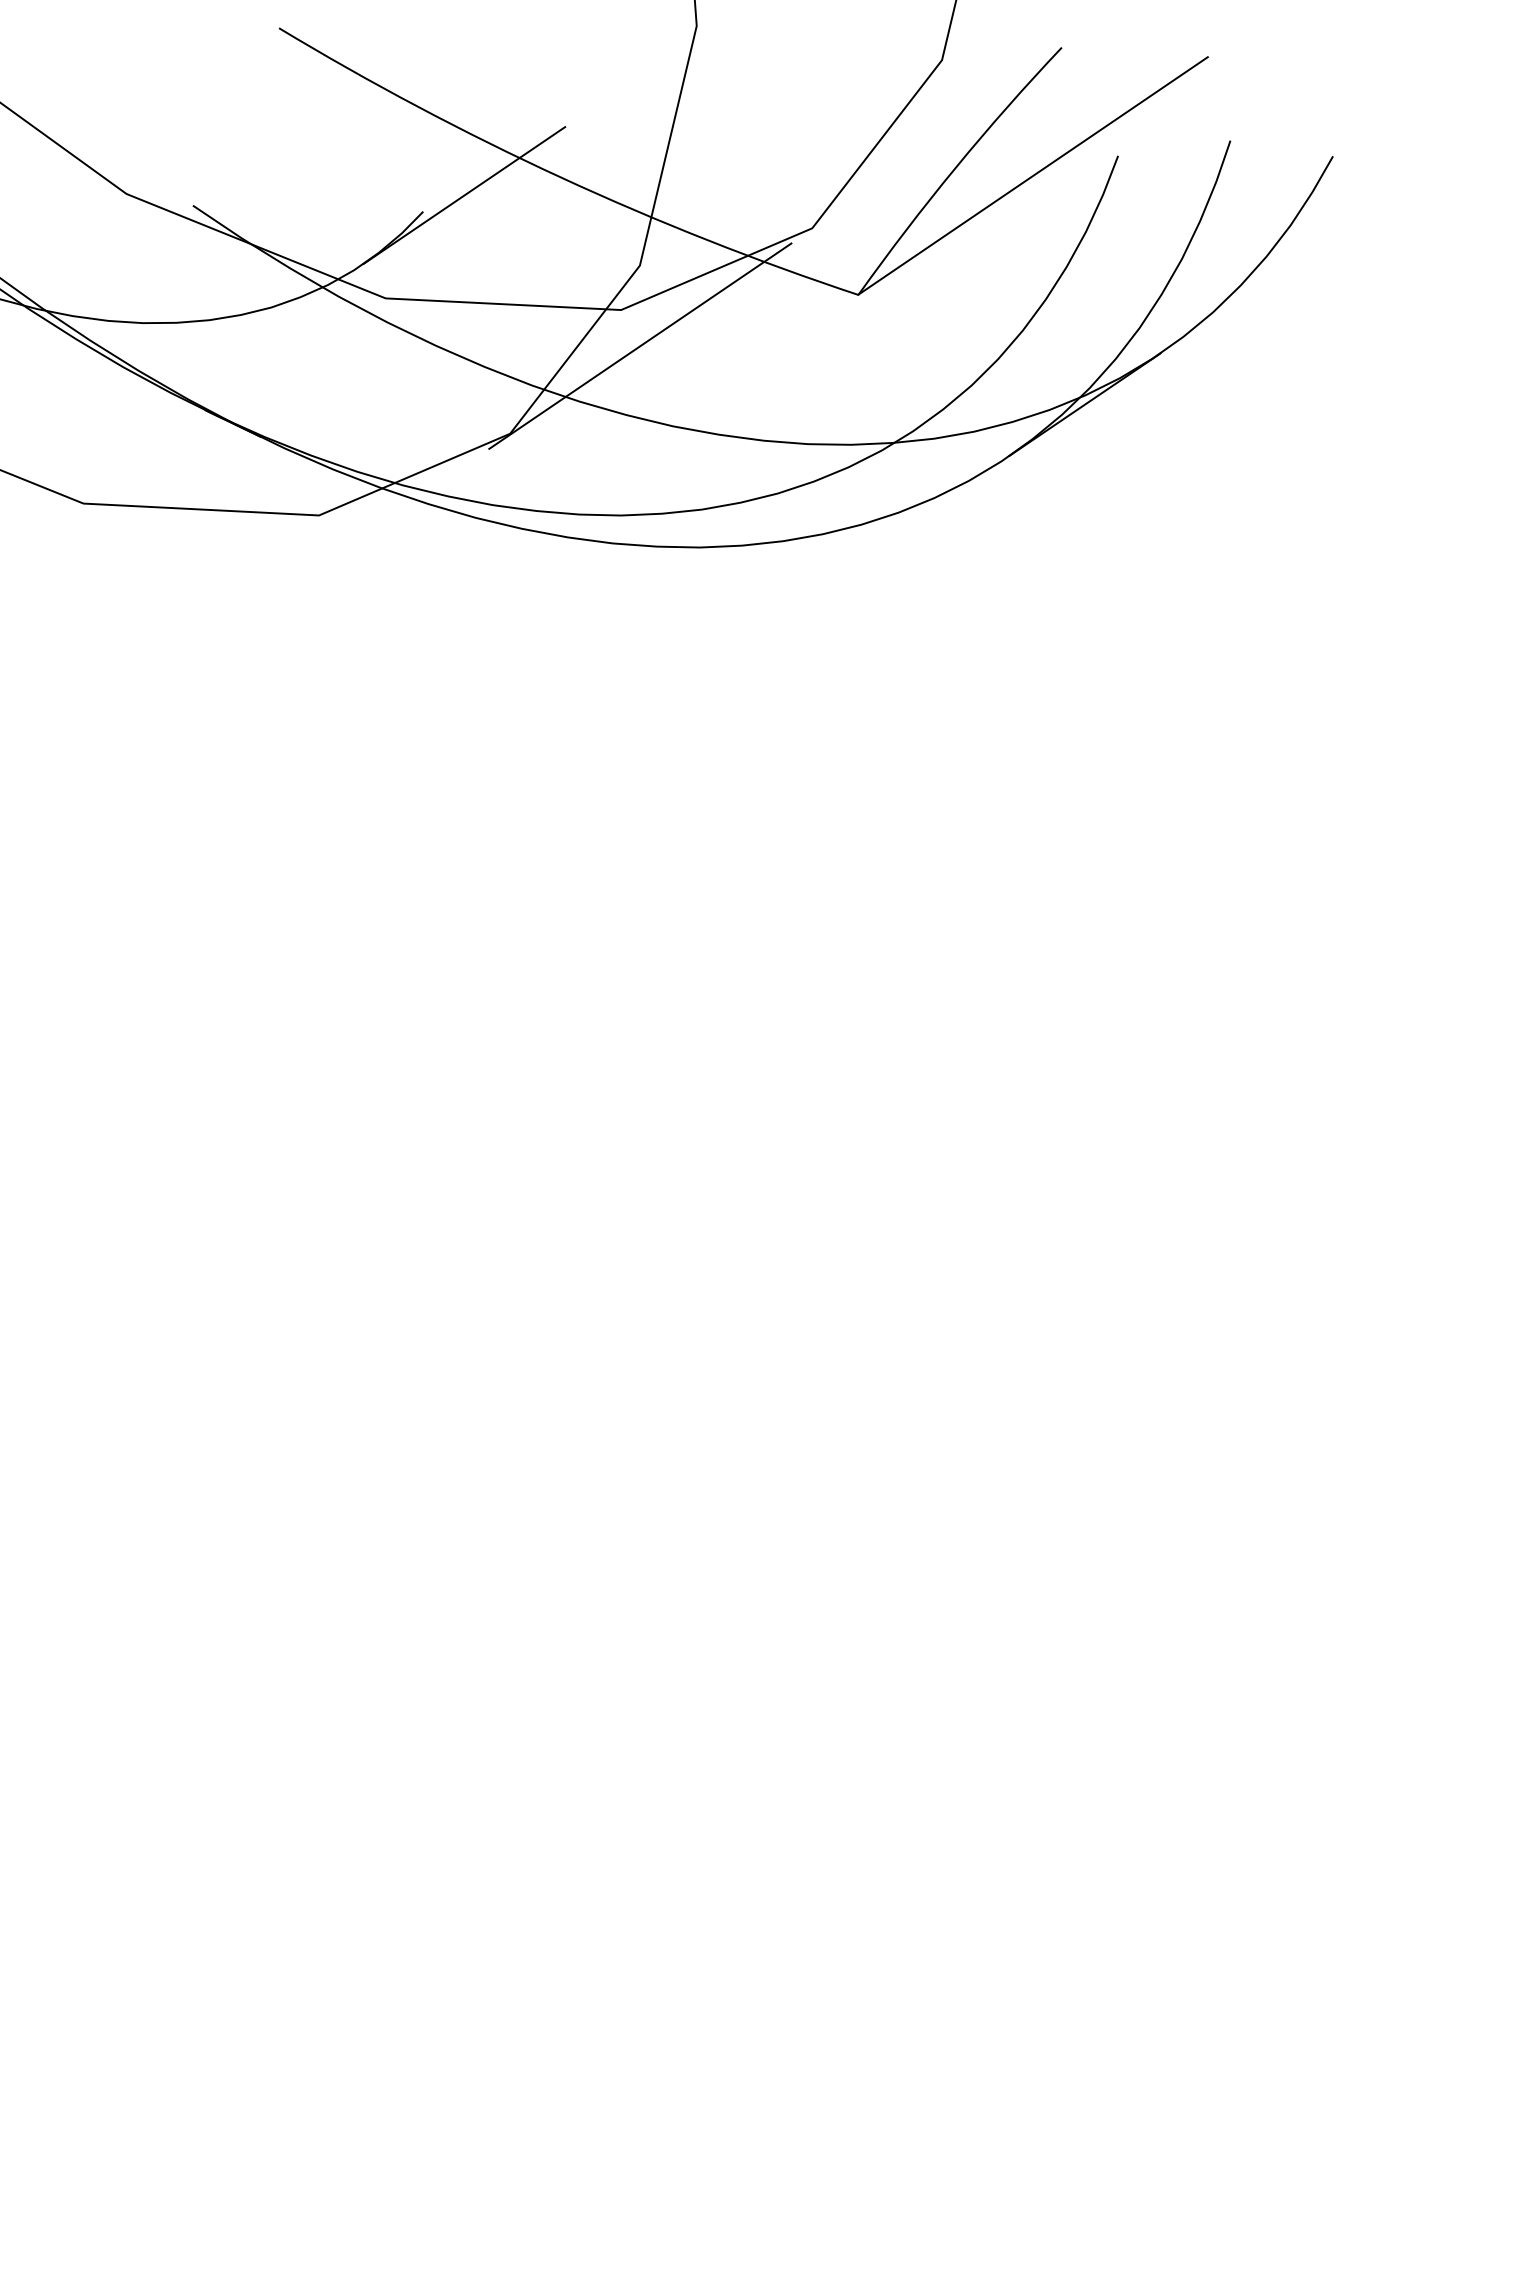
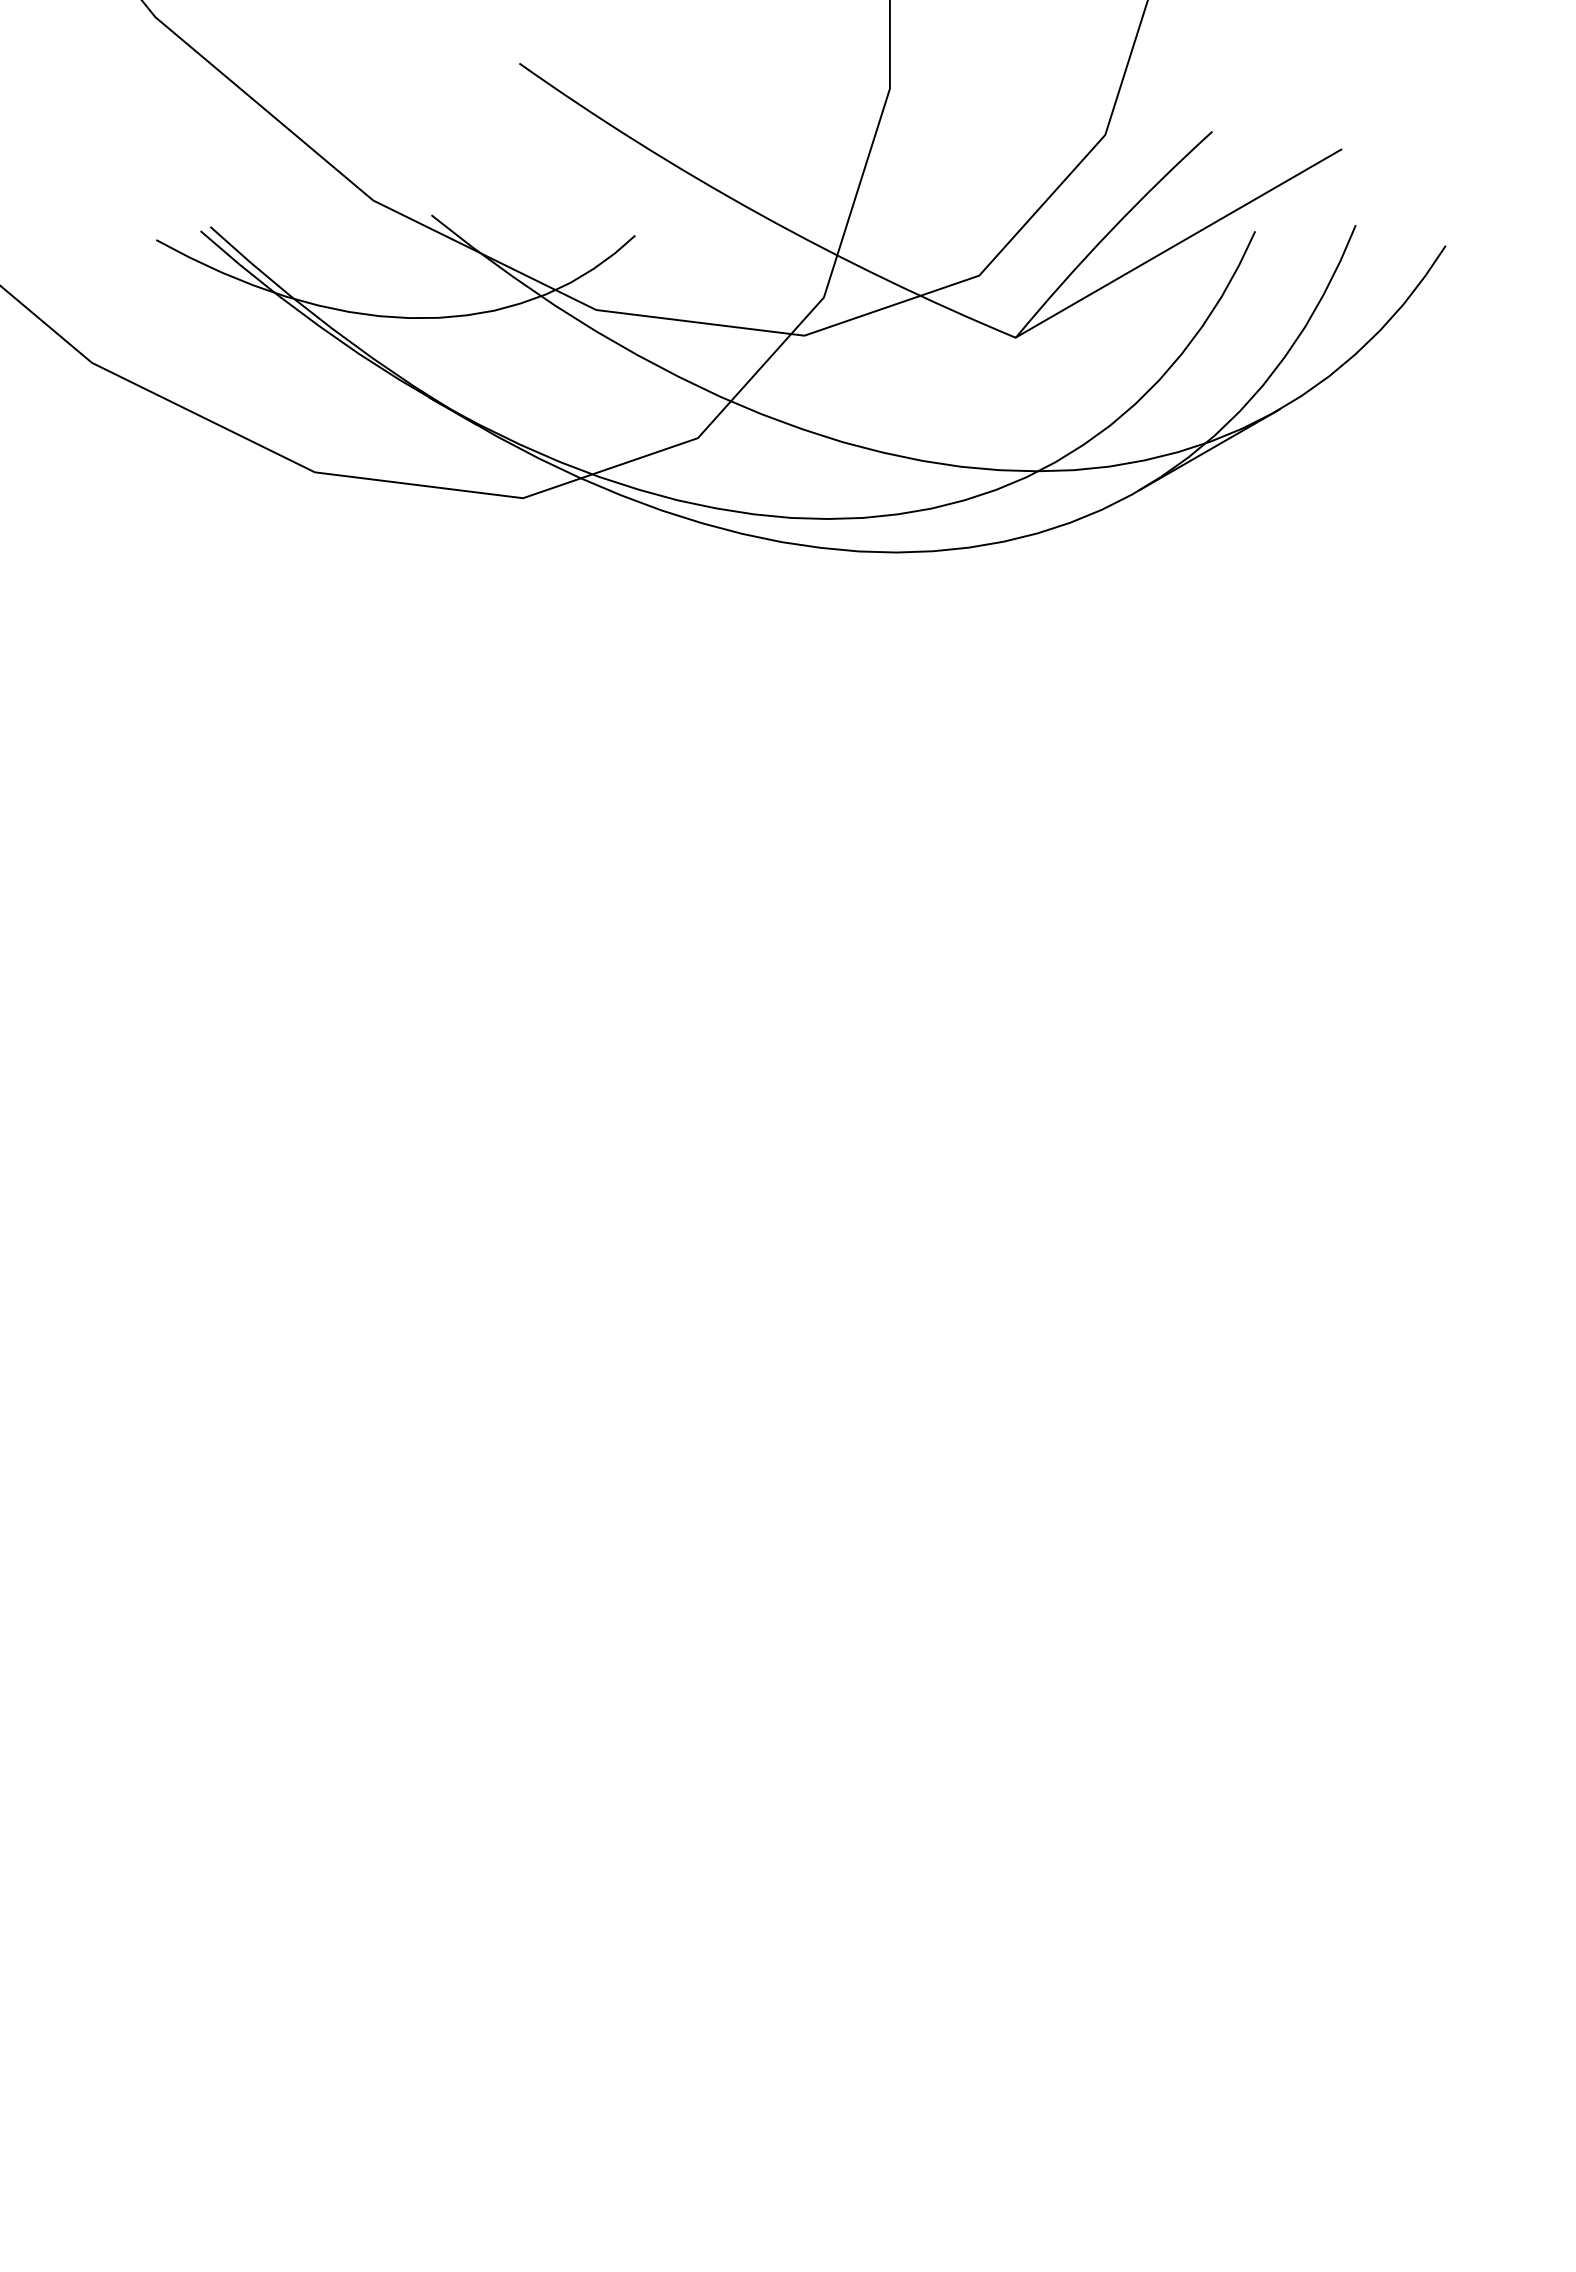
line: (463, 195) -> (672, 223), removed
line: (639, 345) -> (818, 368), removed

